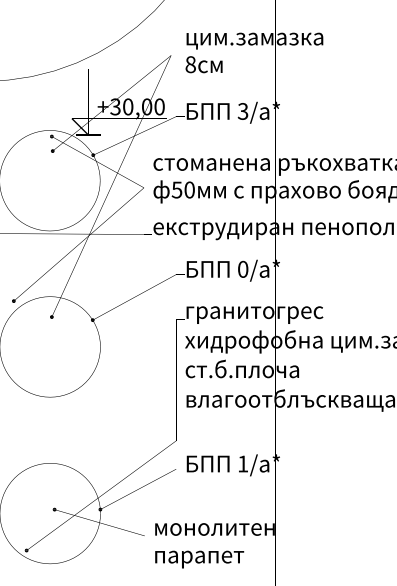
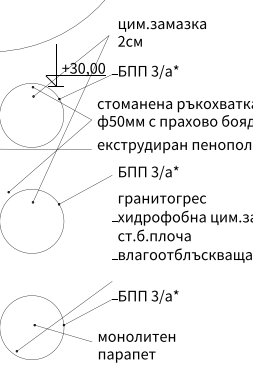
text: (190, 64) -> (121, 41), 8 -> 2
text: (242, 268) -> (154, 171), 0/a* -> 3/a*
text: (242, 463) -> (154, 295), 1/a* -> 3/a*

